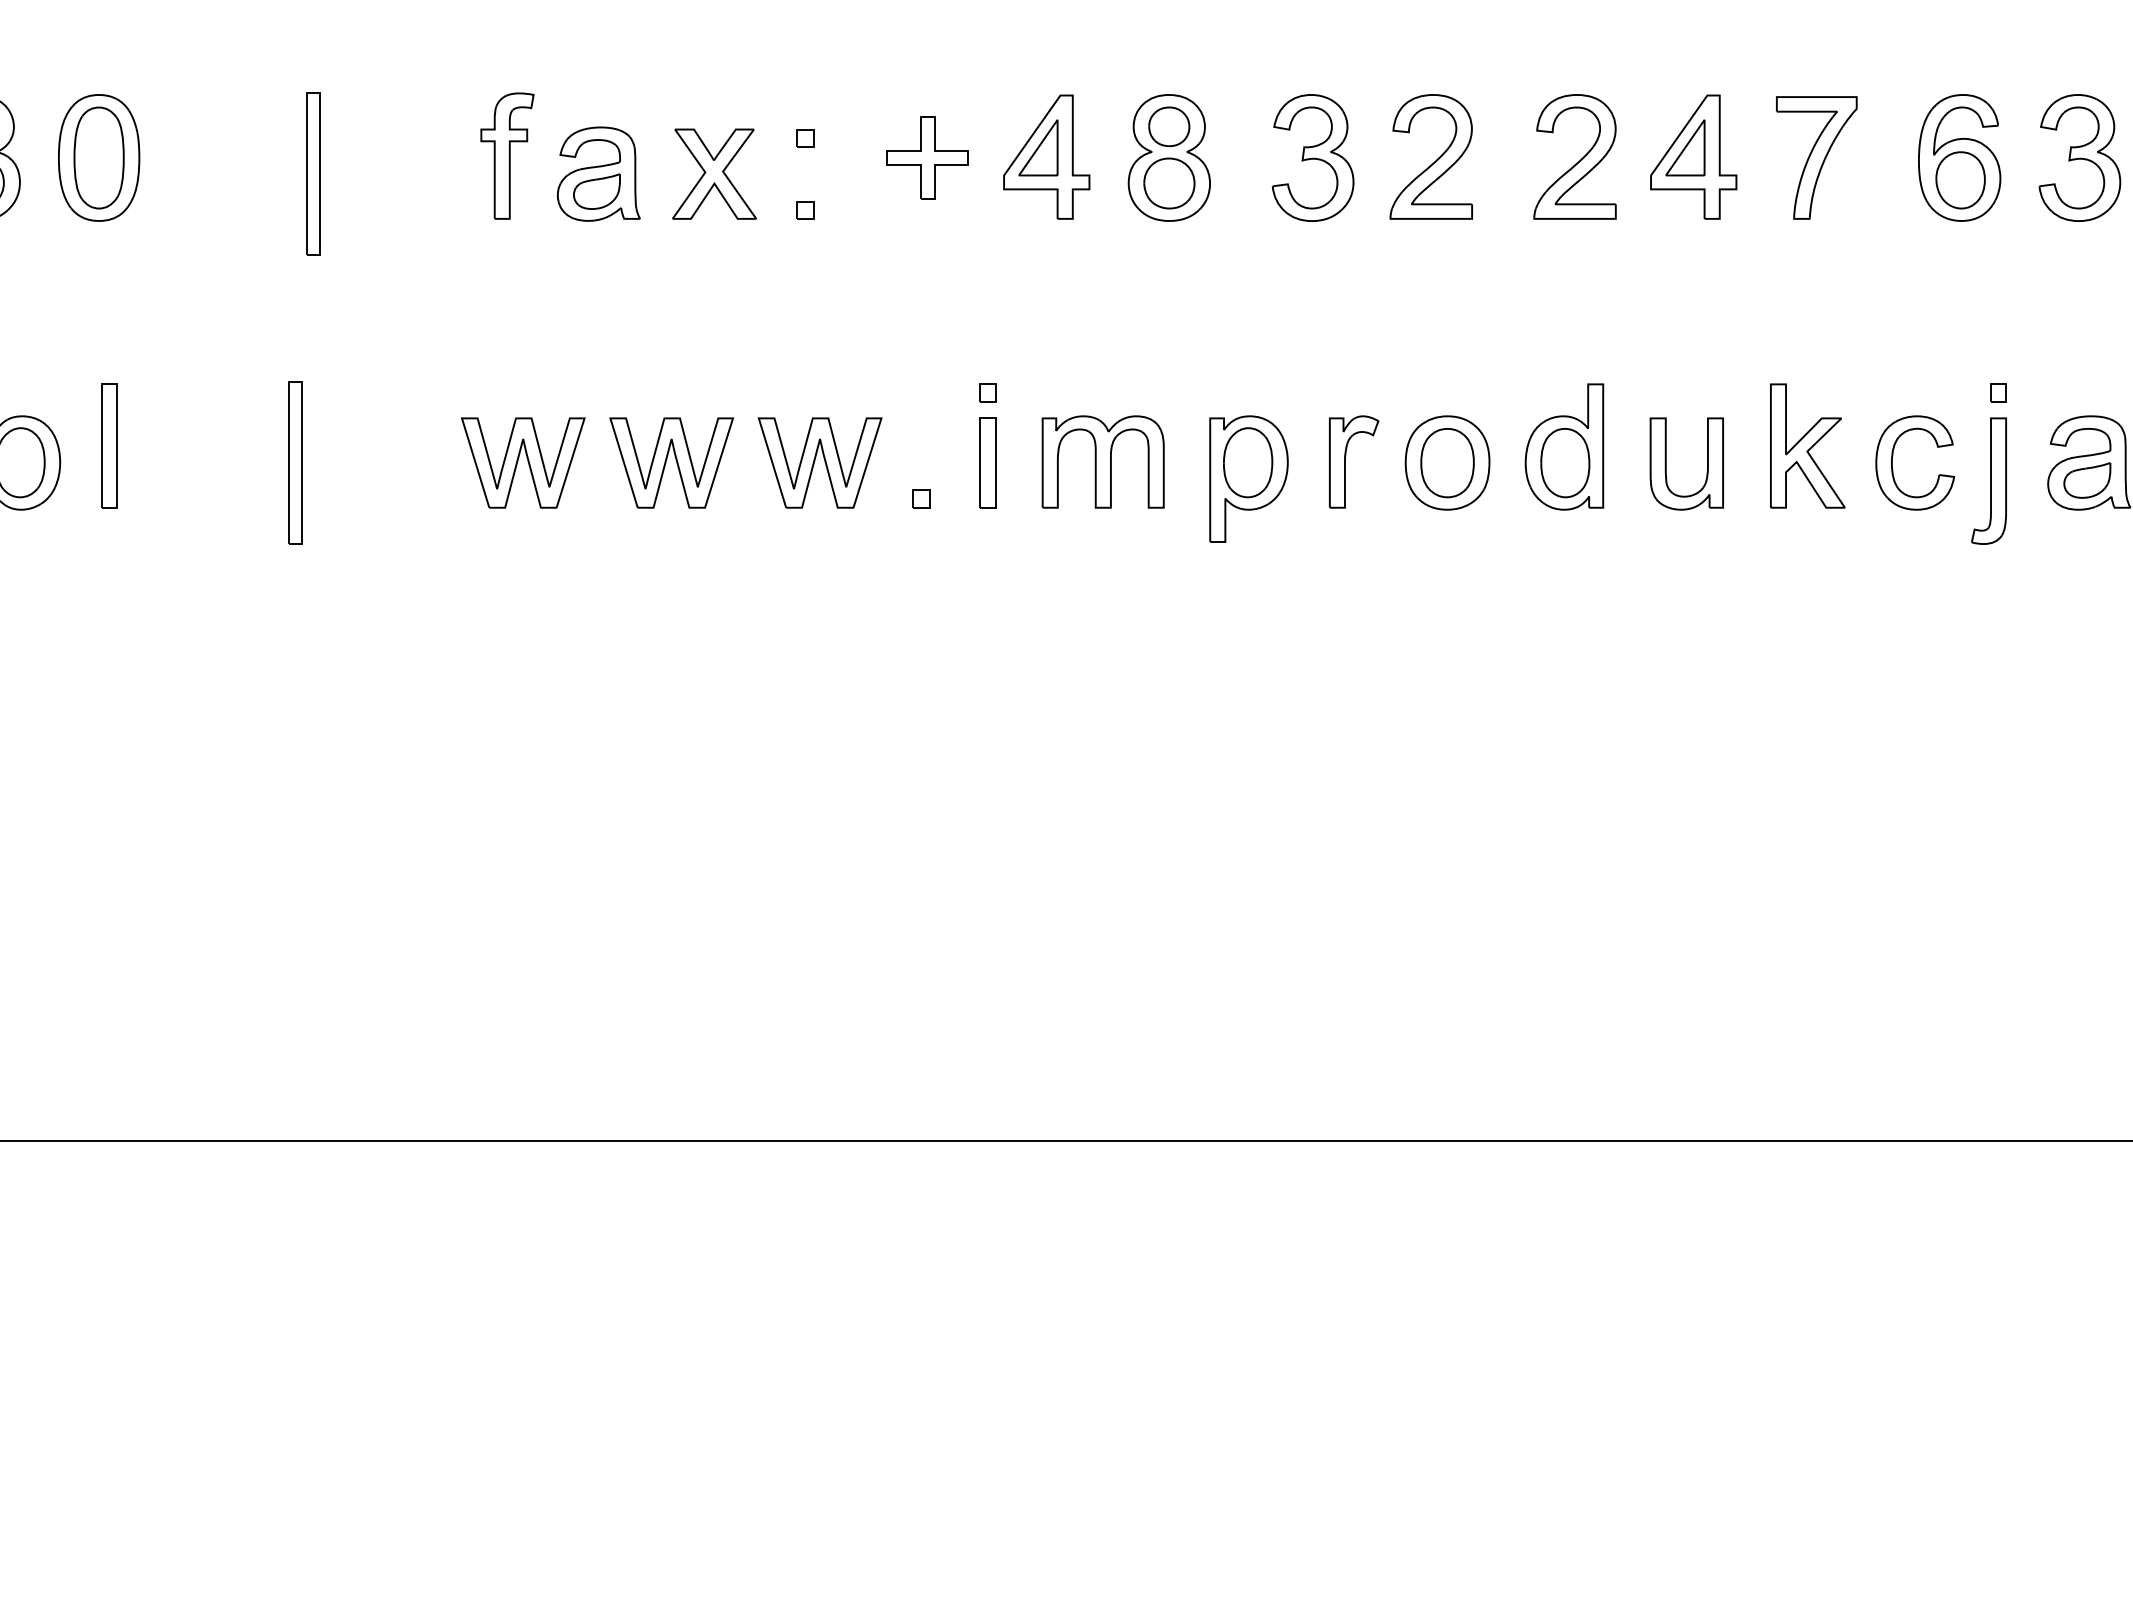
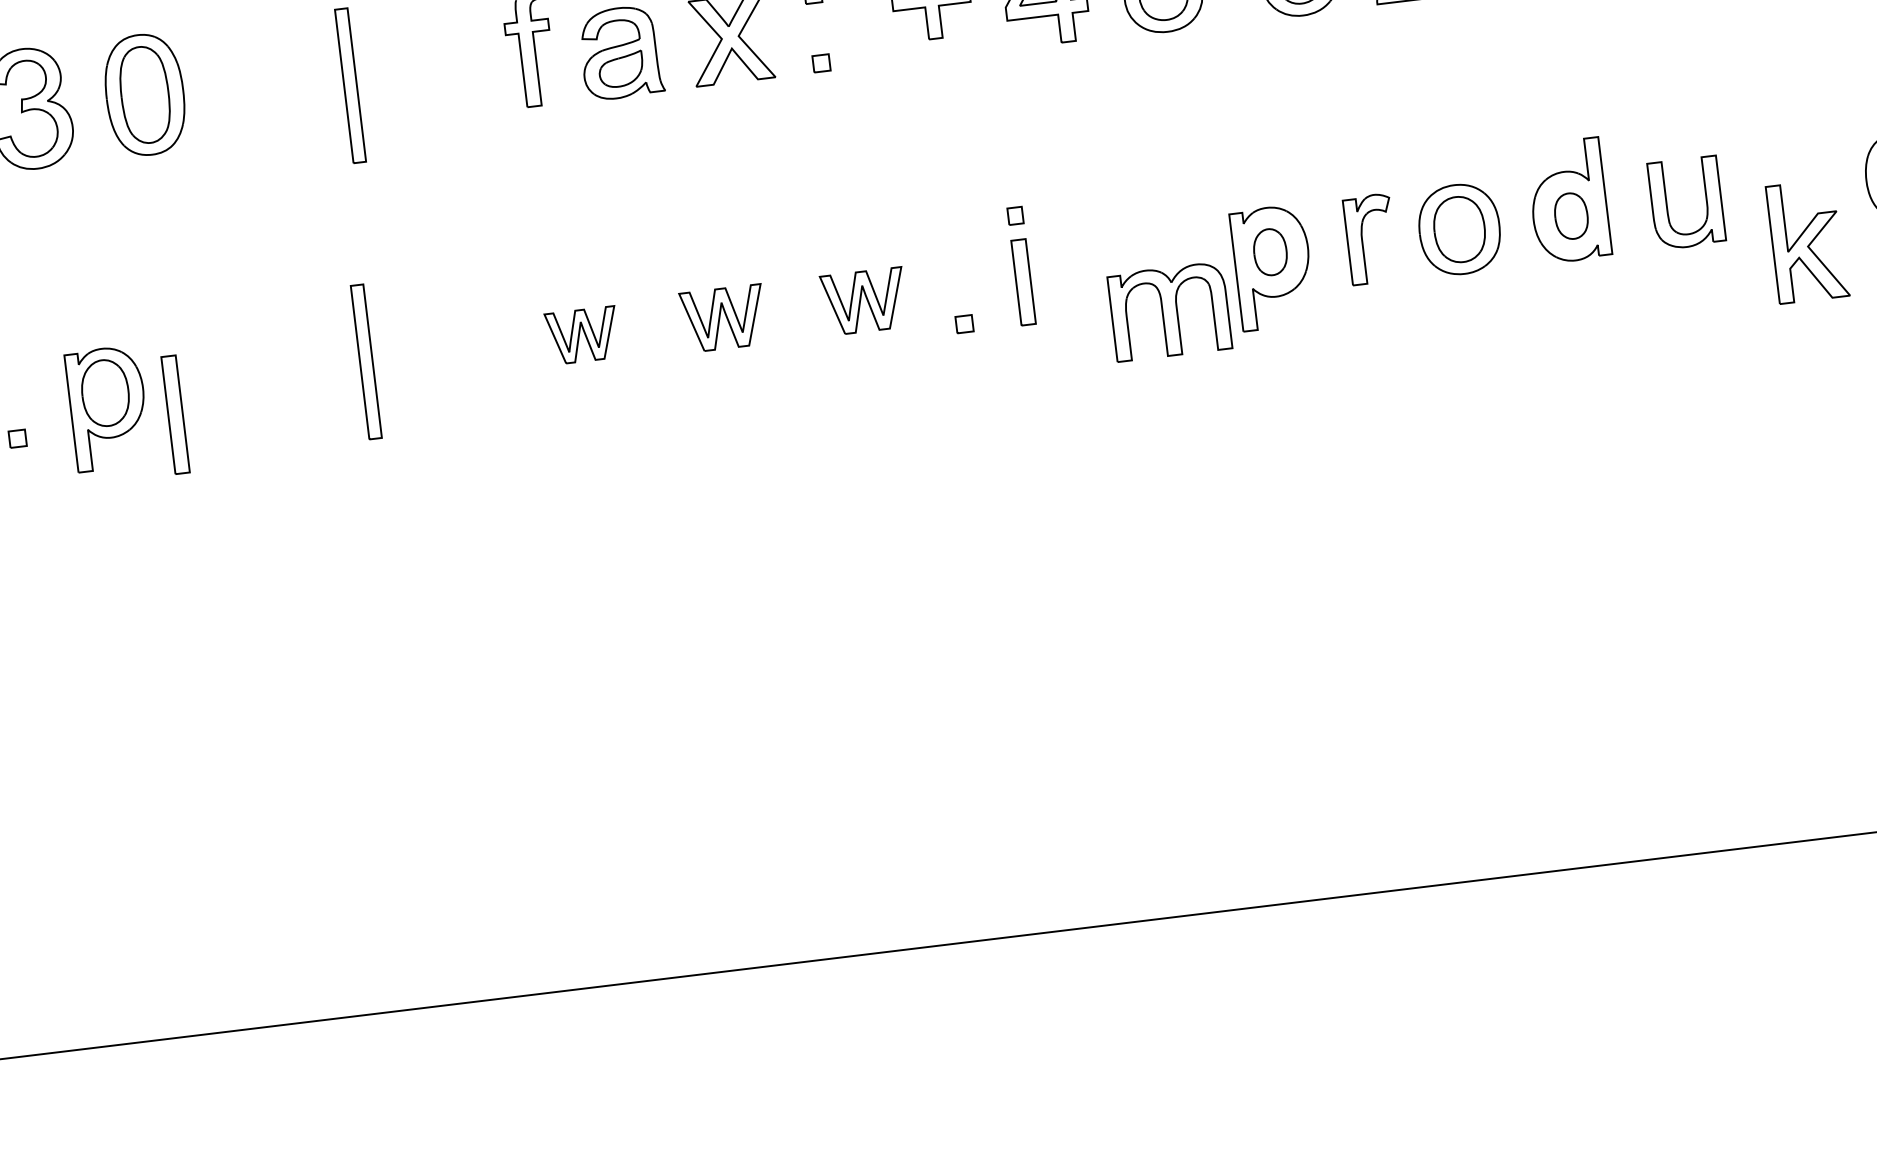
part: (109, 445) -> (175, 414), moved
part: (1807, 445) -> (1807, 240), moved
part: (1102, 461) -> (1169, 311), moved
part: (522, 462) -> (581, 335), size x0.6
part: (671, 462) -> (723, 318), size x0.7
part: (819, 462) -> (863, 301), size x0.7
part: (1248, 462) -> (1270, 251), size x0.7
part: (1565, 463) -> (1571, 216), size x0.7

